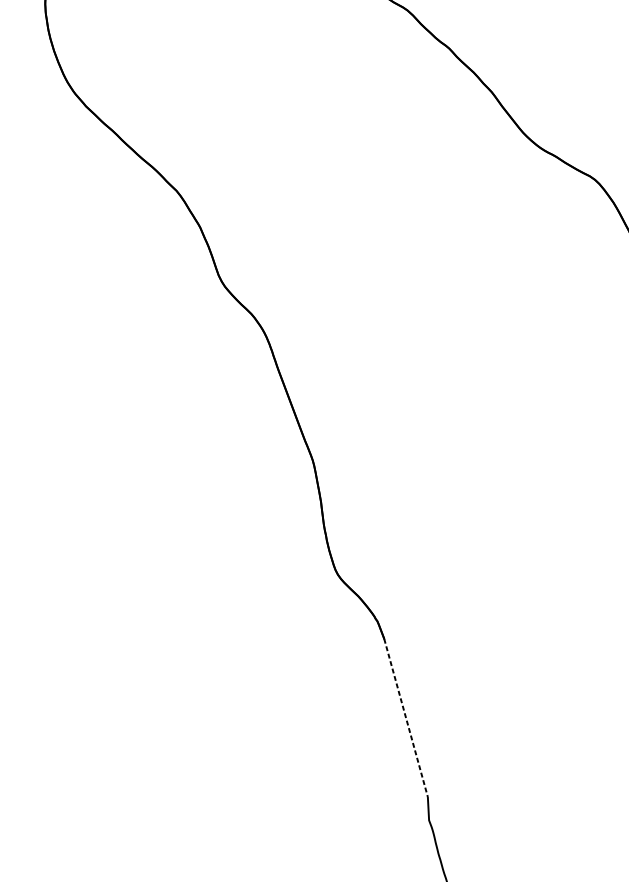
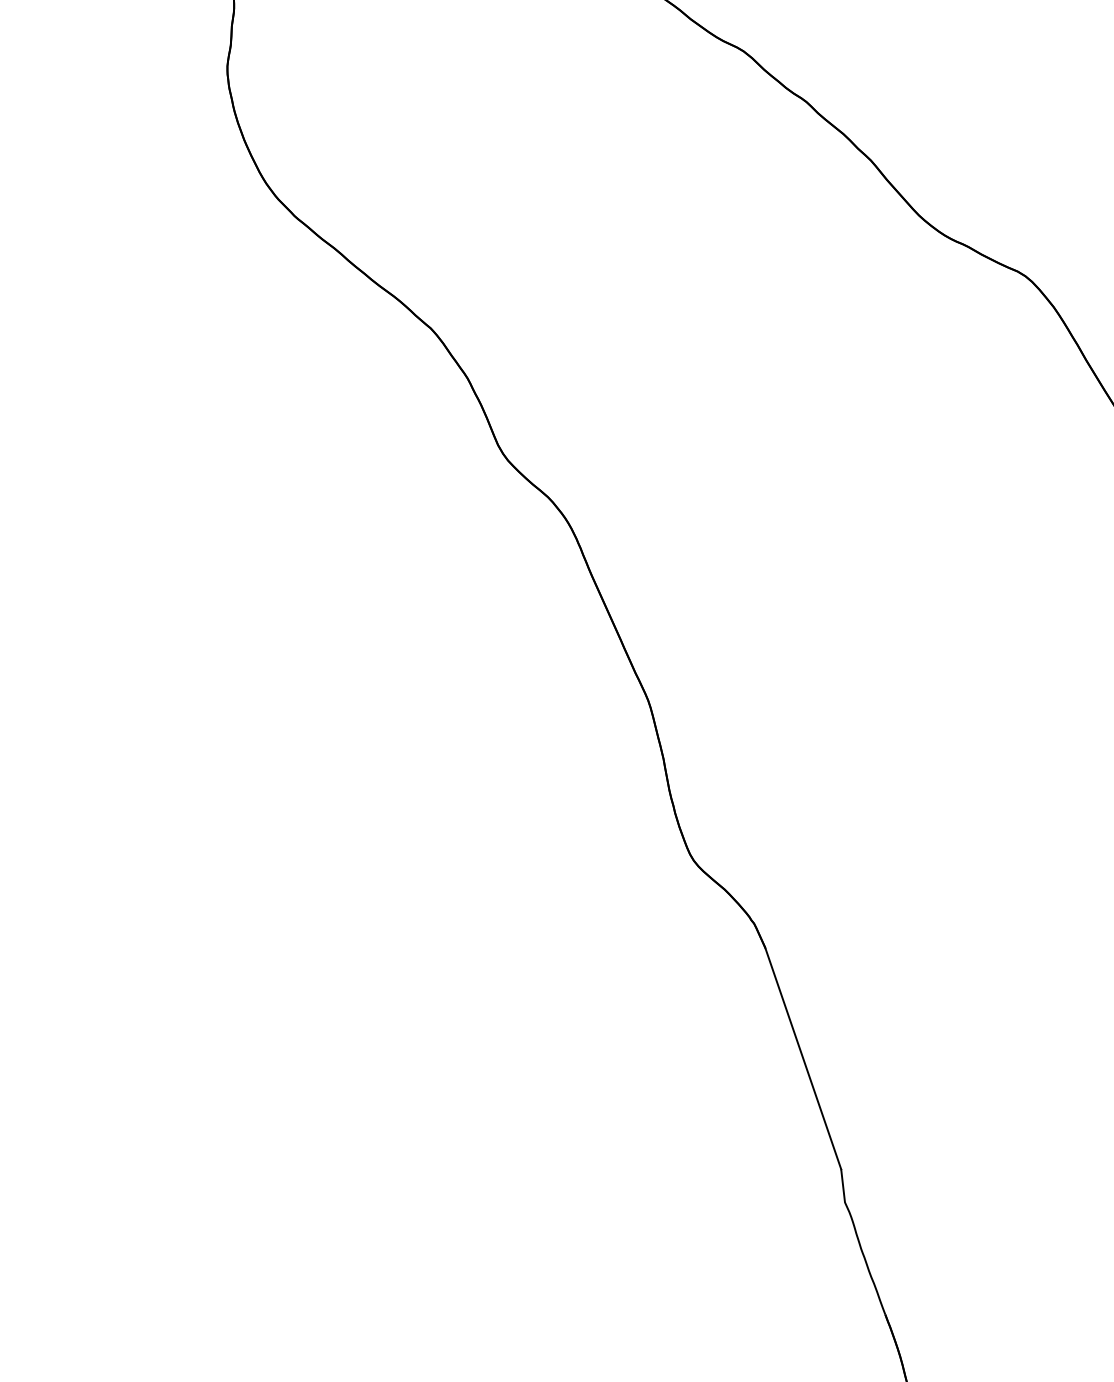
line: (406, 717) -> (803, 1058), dashed -> solid

